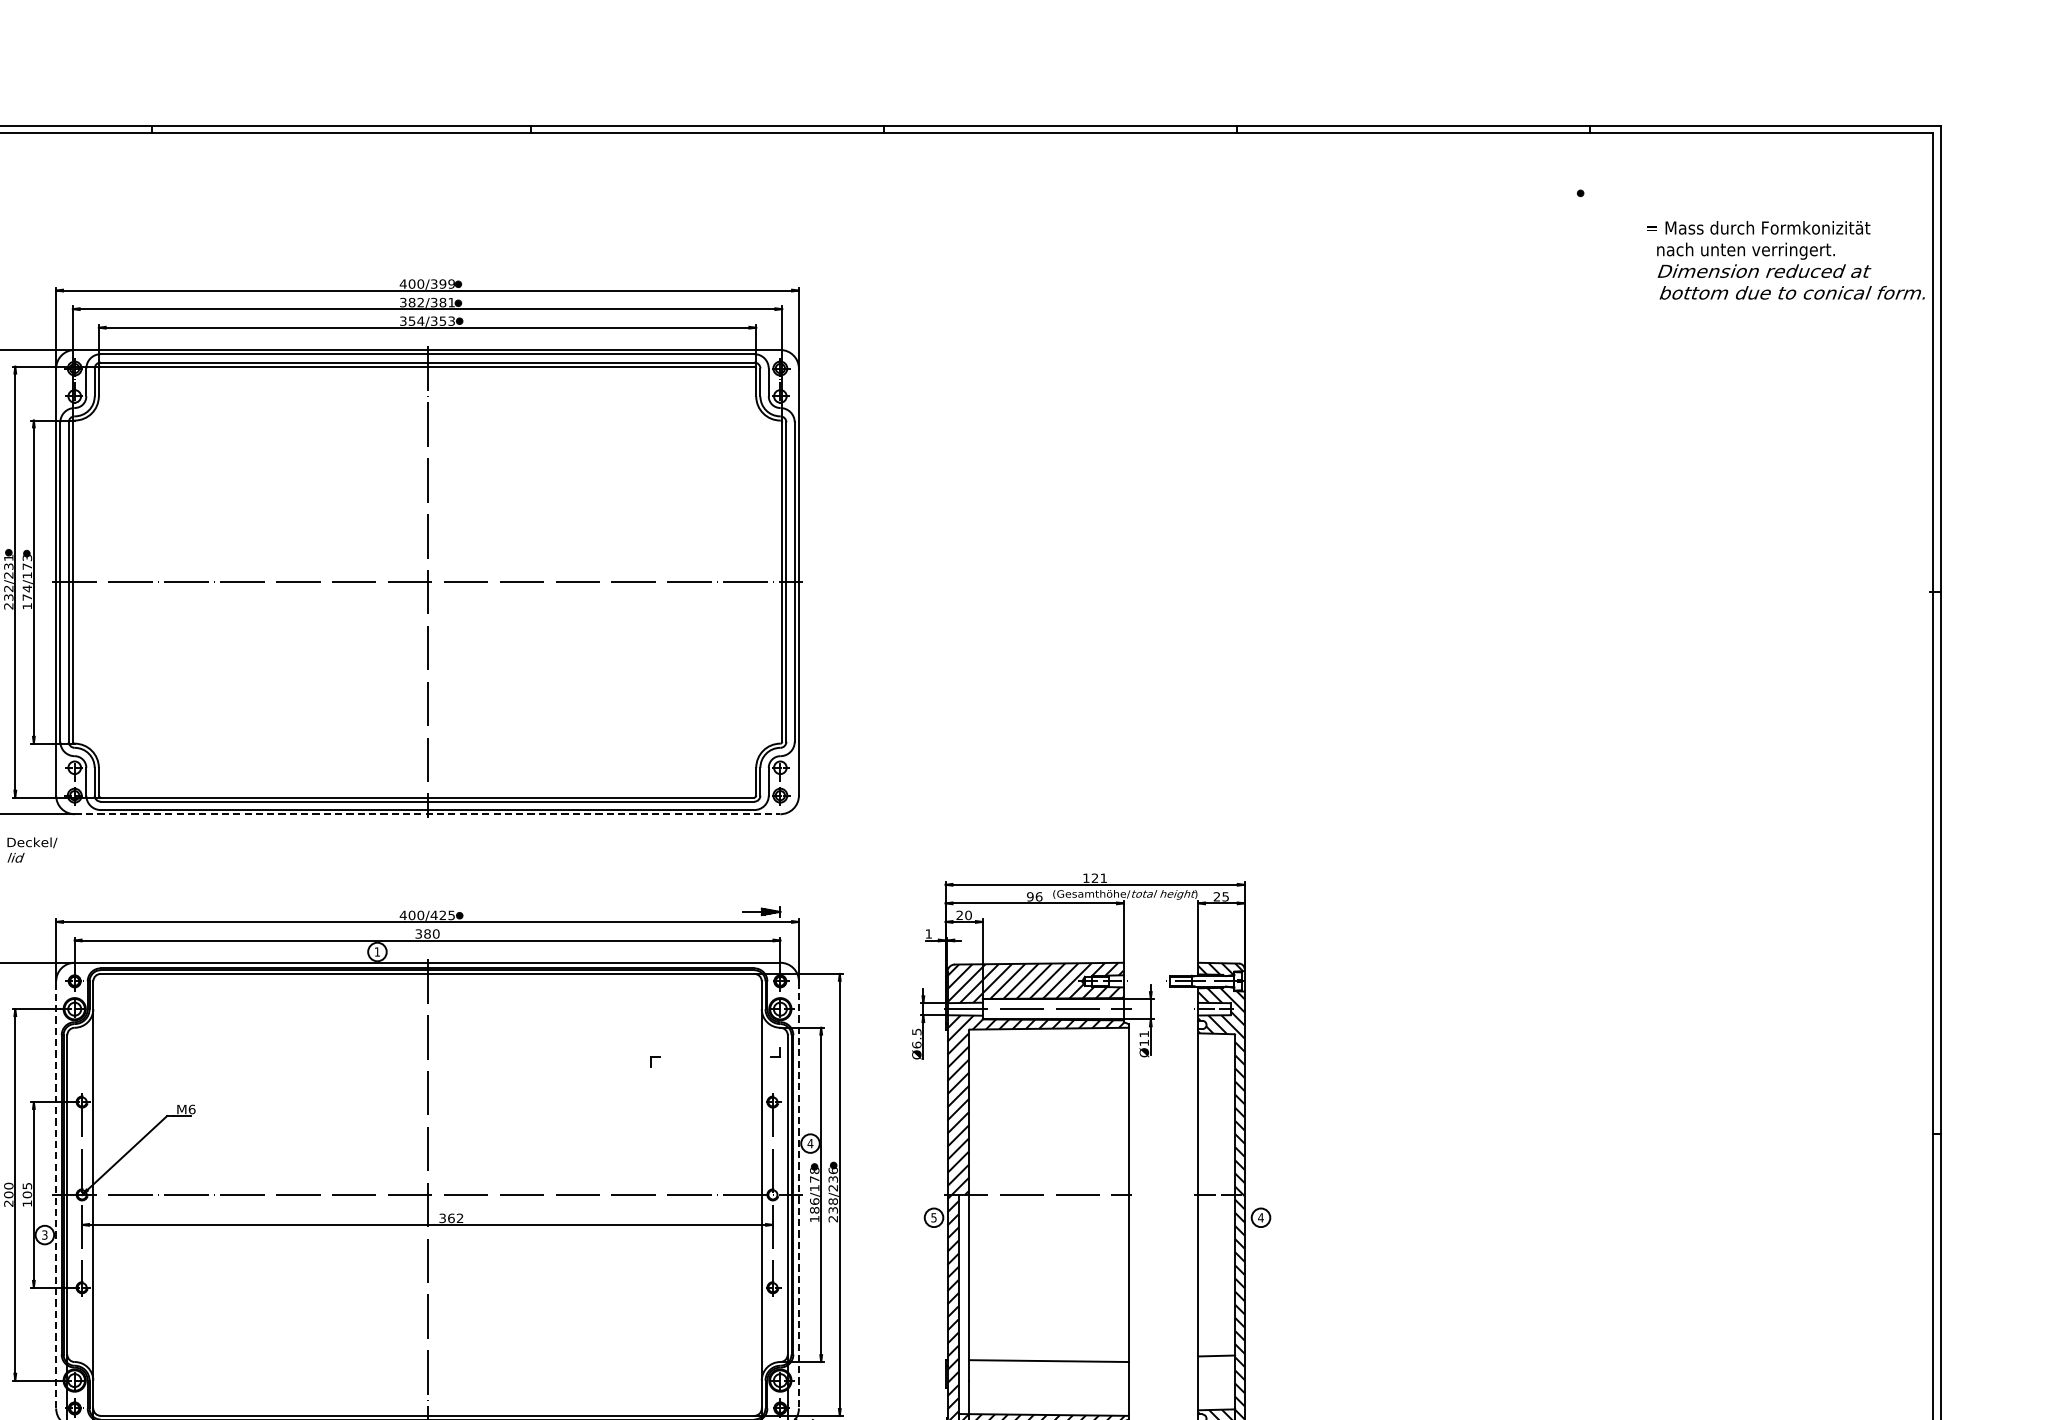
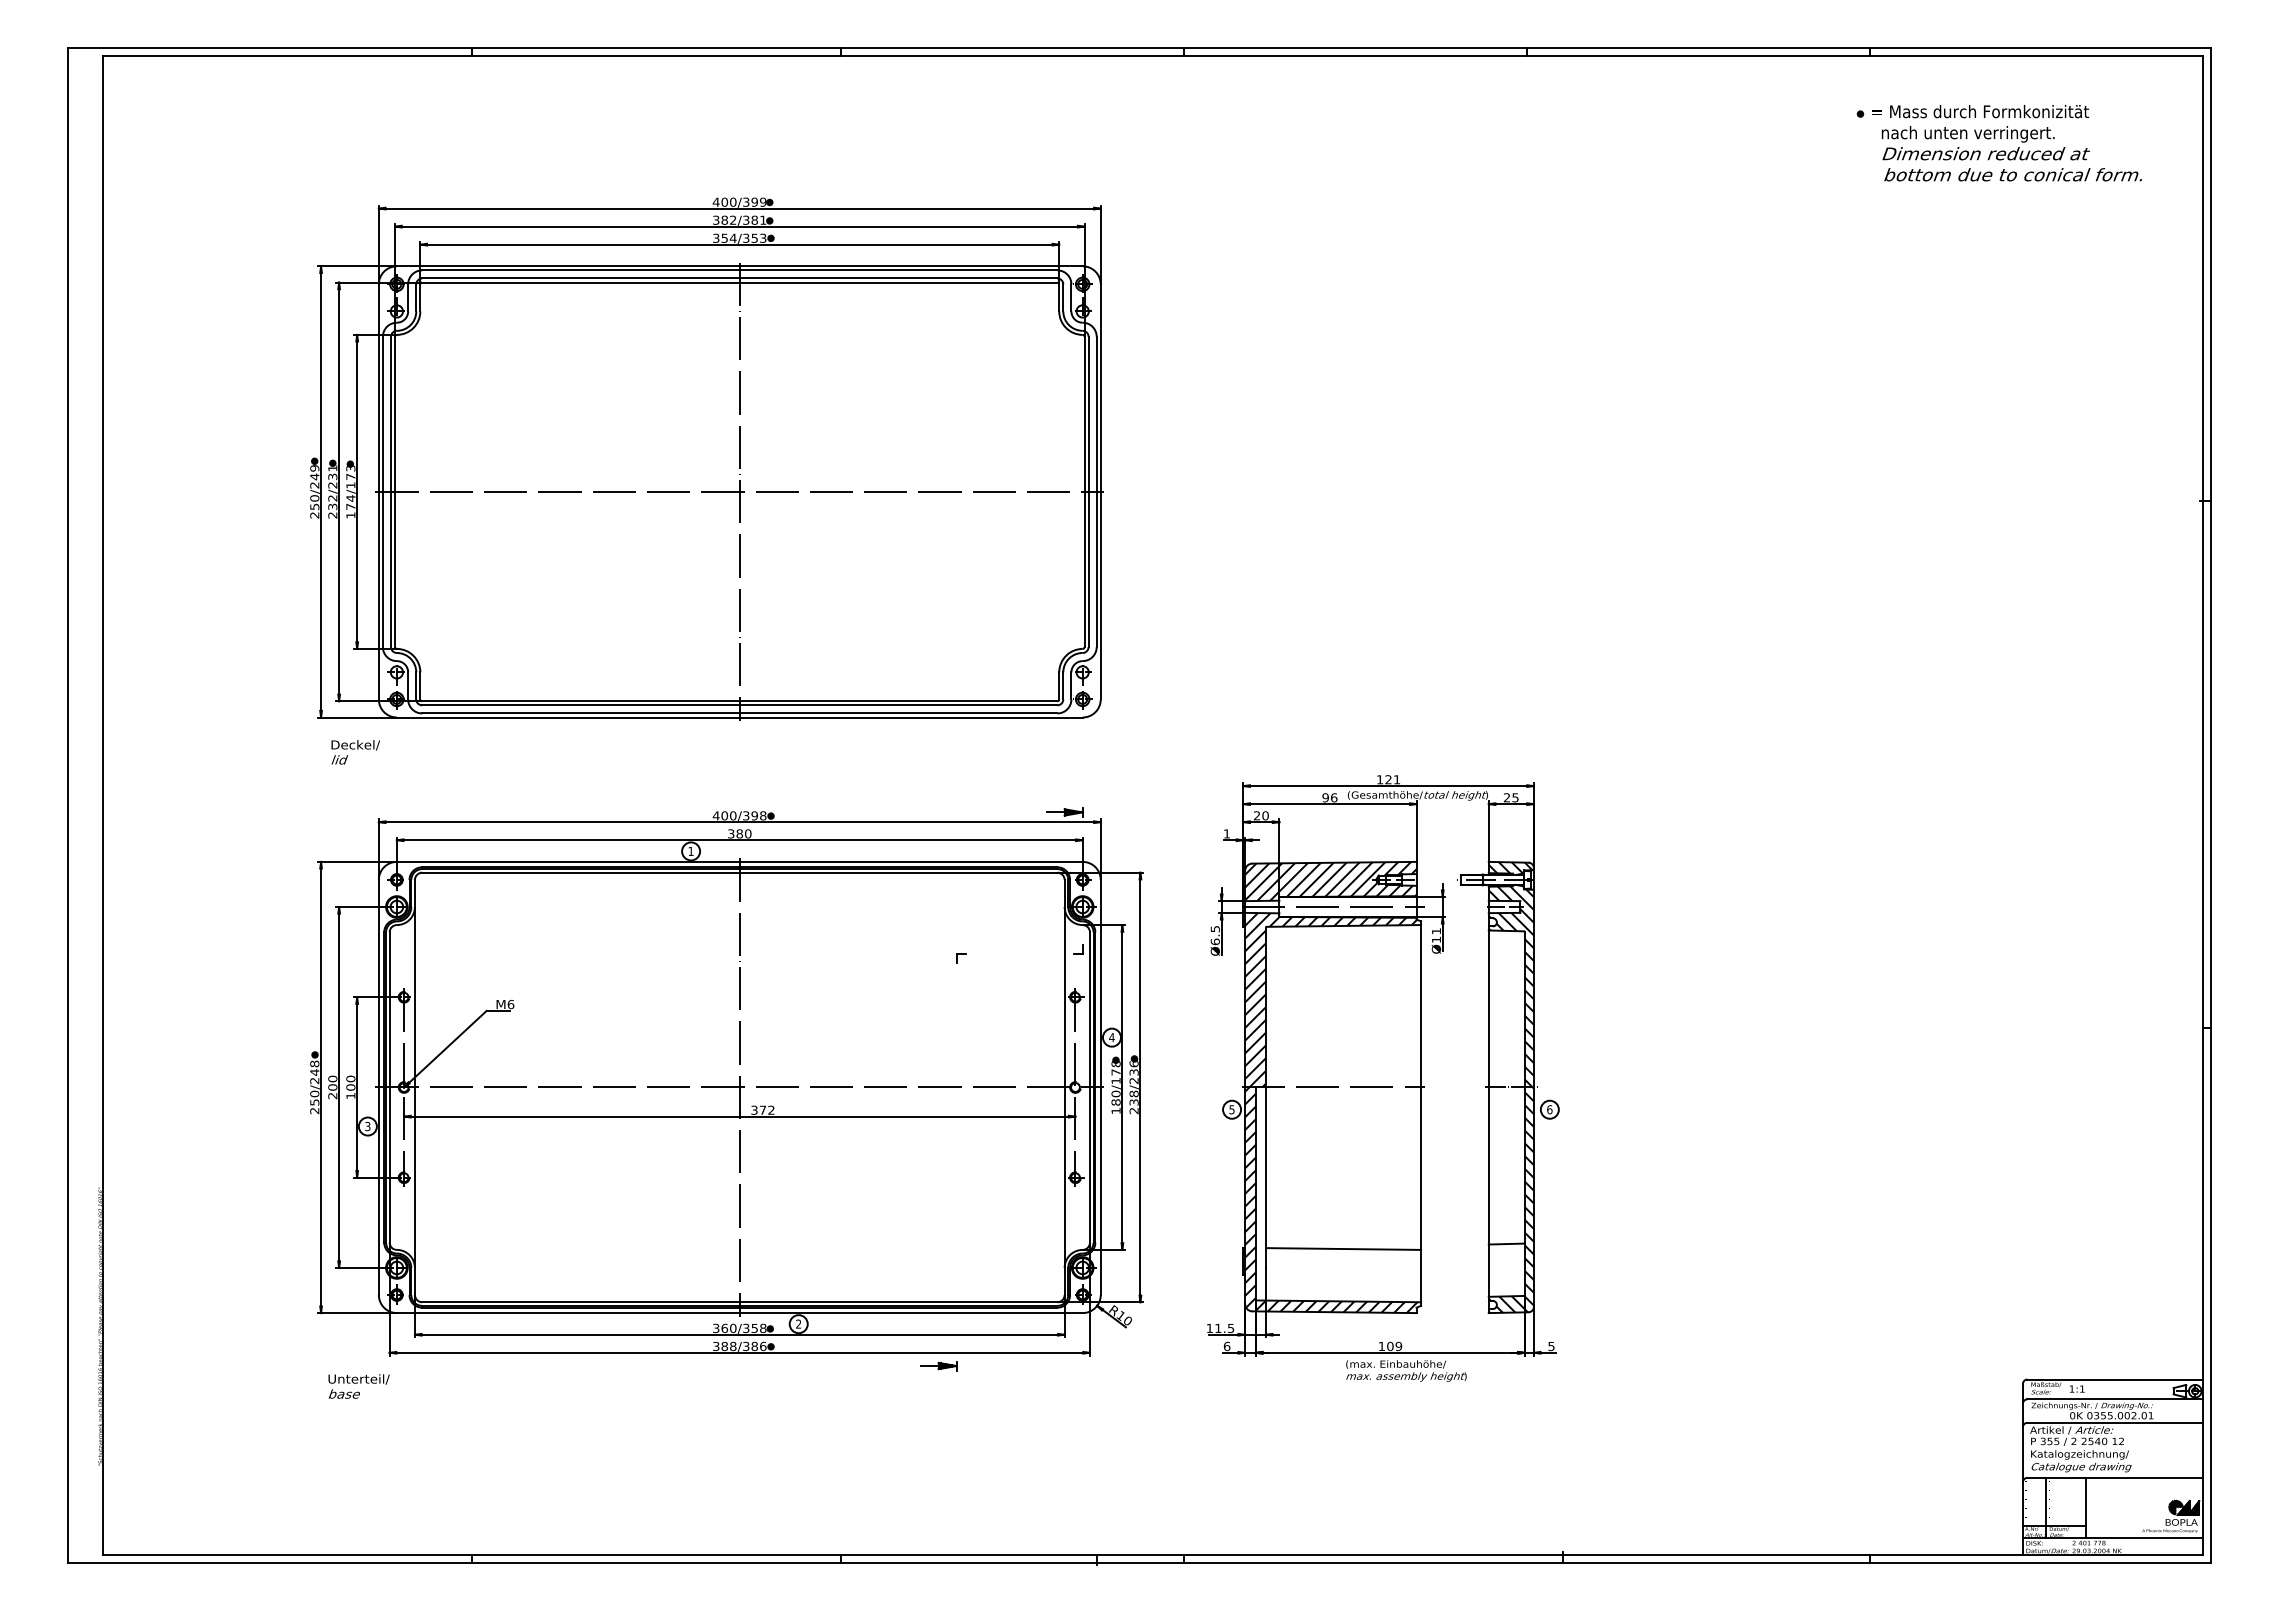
text: (1785, 260) -> (2006, 143), moved
line: (427, 814) -> (739, 717), dashed -> solid
text: (442, 915) -> (754, 815), 400/425 -> 400/398
text: (27, 1185) -> (350, 1078), 105 -> 100
line: (55, 1194) -> (378, 1087), dashed -> solid
line: (798, 1194) -> (1100, 1087), dashed -> solid
text: (814, 1201) -> (1115, 1093), 186/178 -> 180/178
text: (450, 1217) -> (762, 1109), 362 -> 372
text: (1260, 1217) -> (1549, 1109), 4 -> 6

